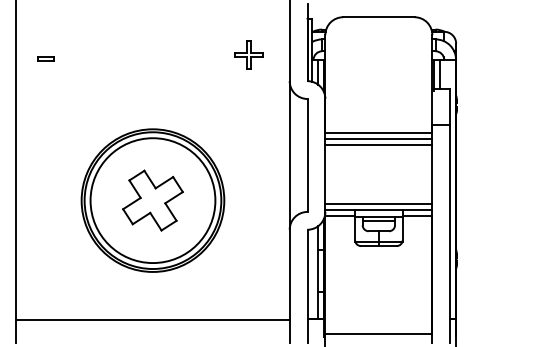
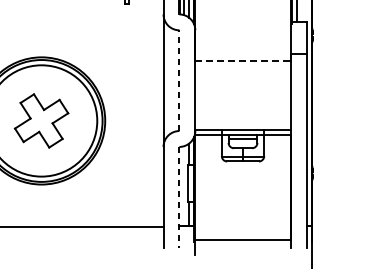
line: (379, 133) -> (243, 61), solid -> dashed
line: (378, 139) -> (242, 66), removed
line: (378, 145) -> (242, 71), removed
line: (307, 154) -> (179, 79), solid -> dashed
line: (378, 204) -> (242, 124), removed
line: (307, 286) -> (179, 197), solid -> dashed

